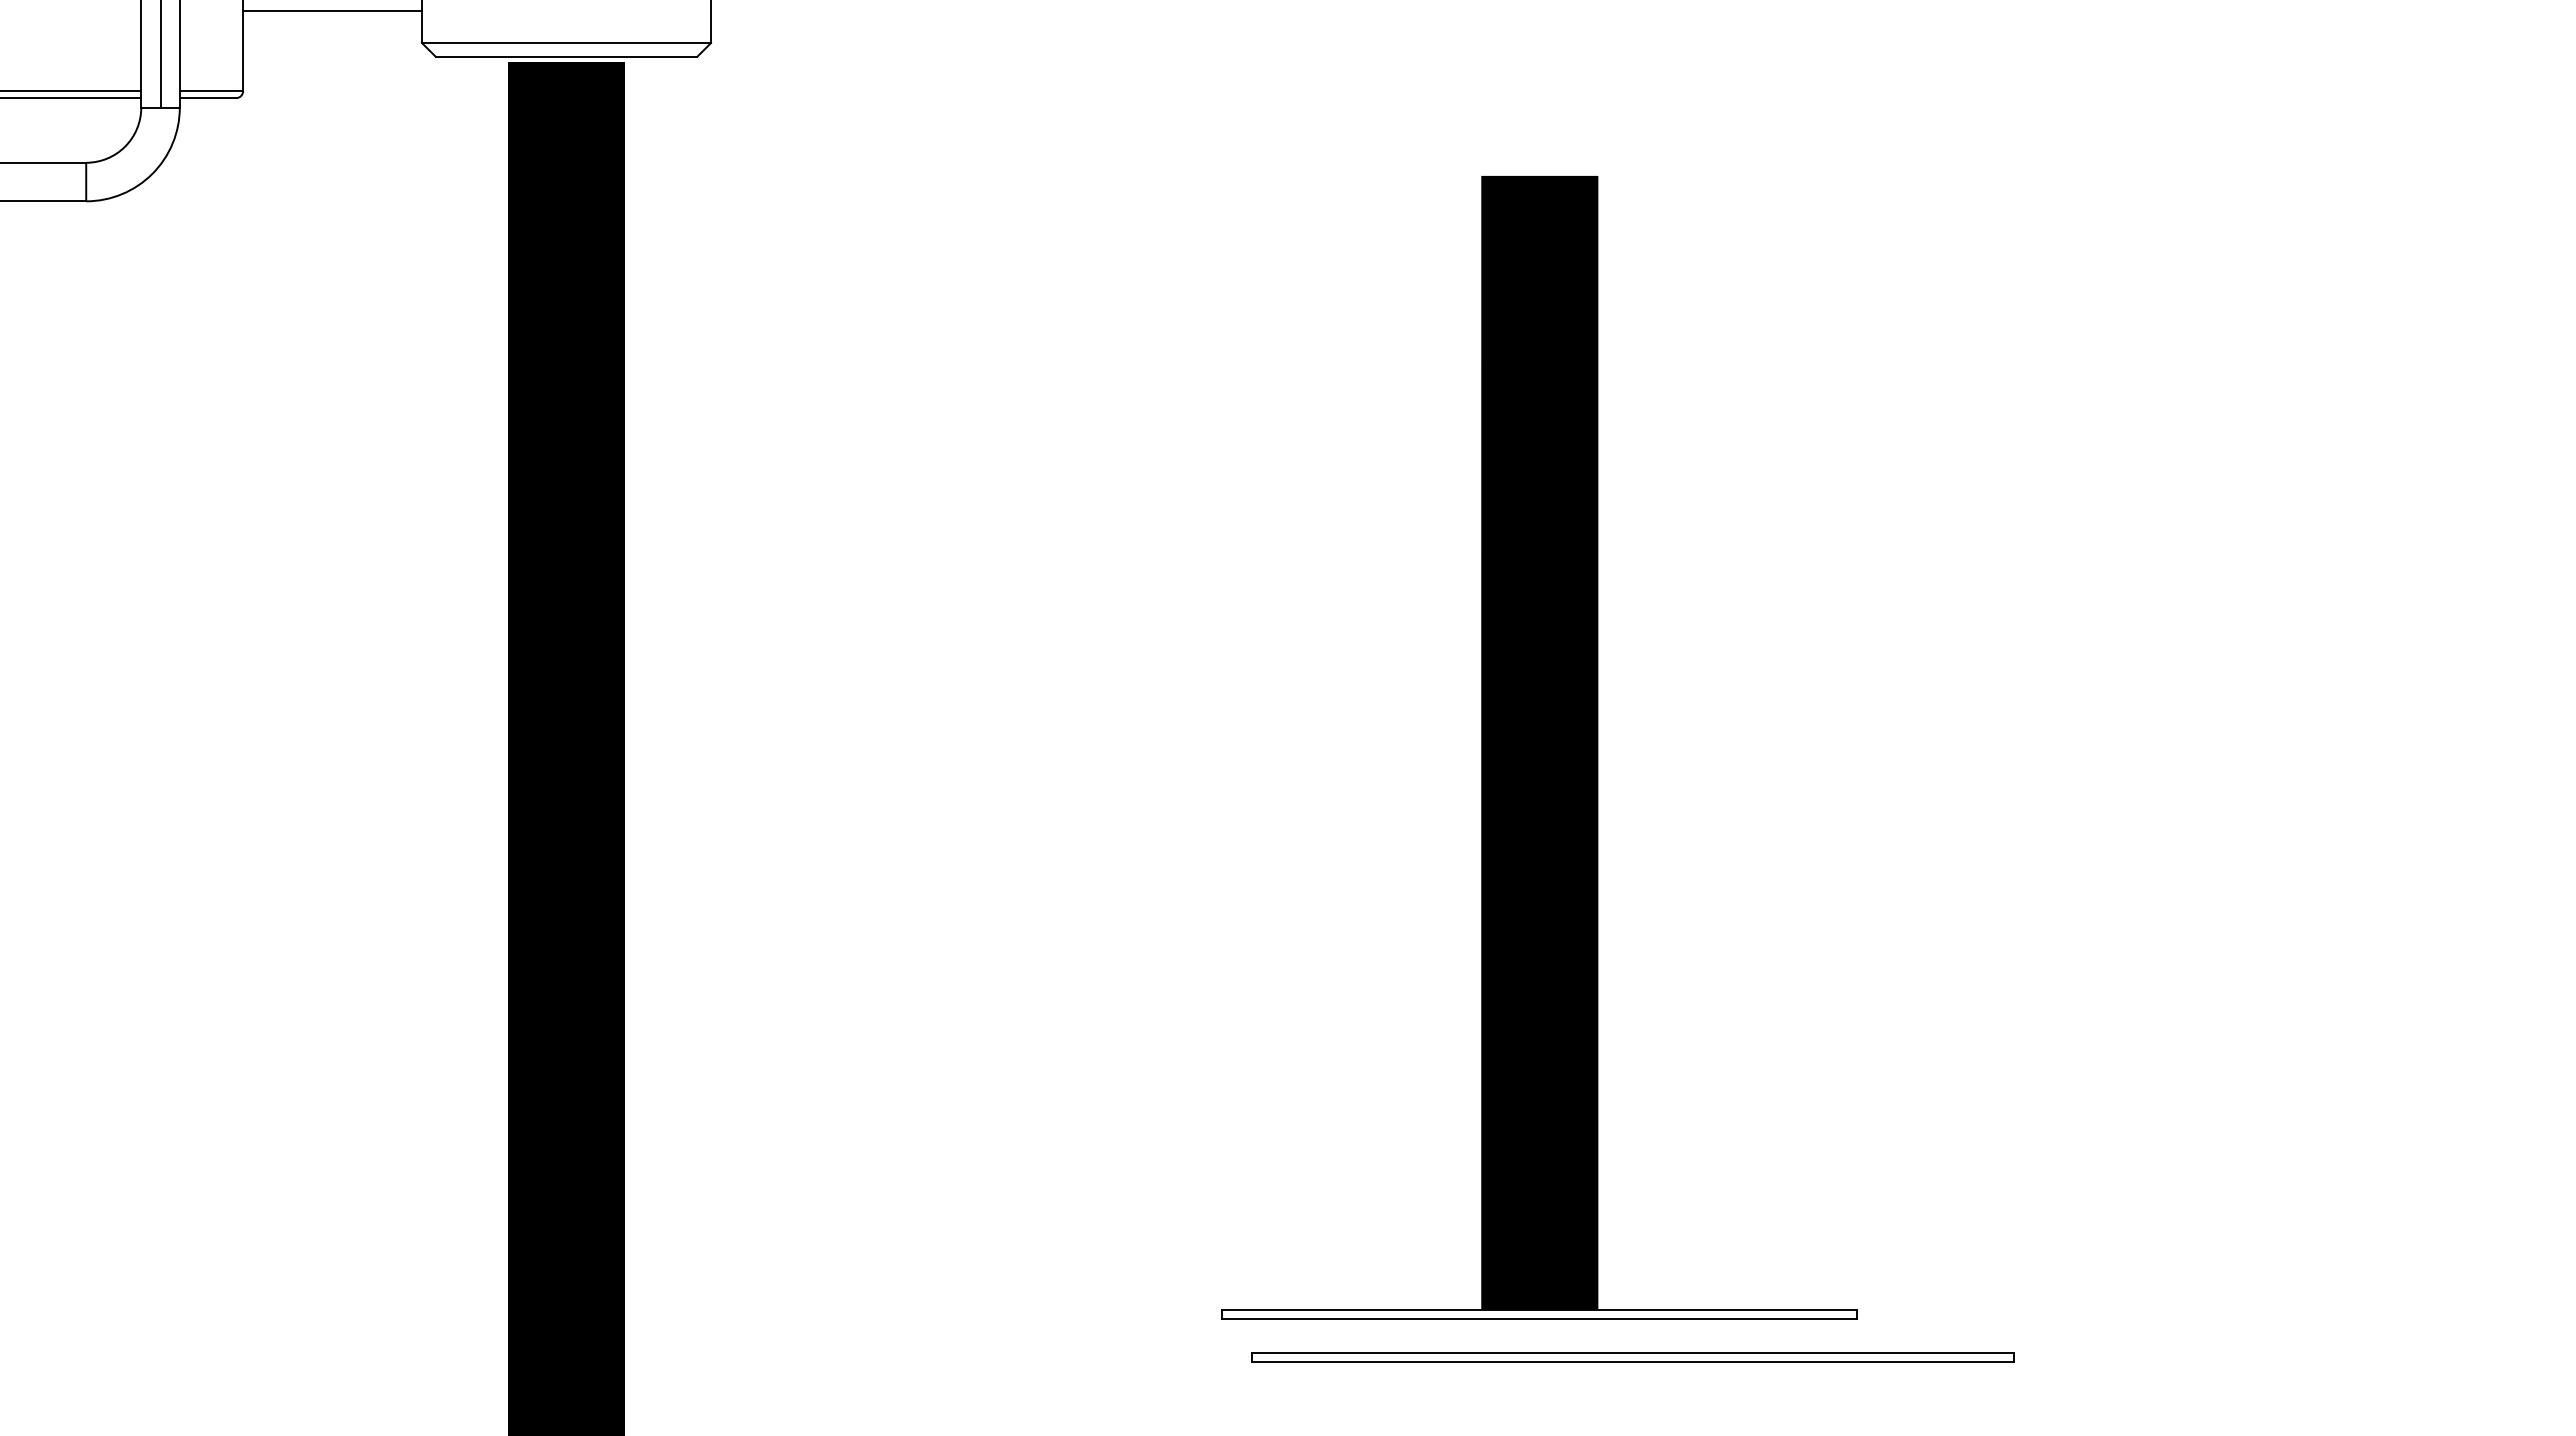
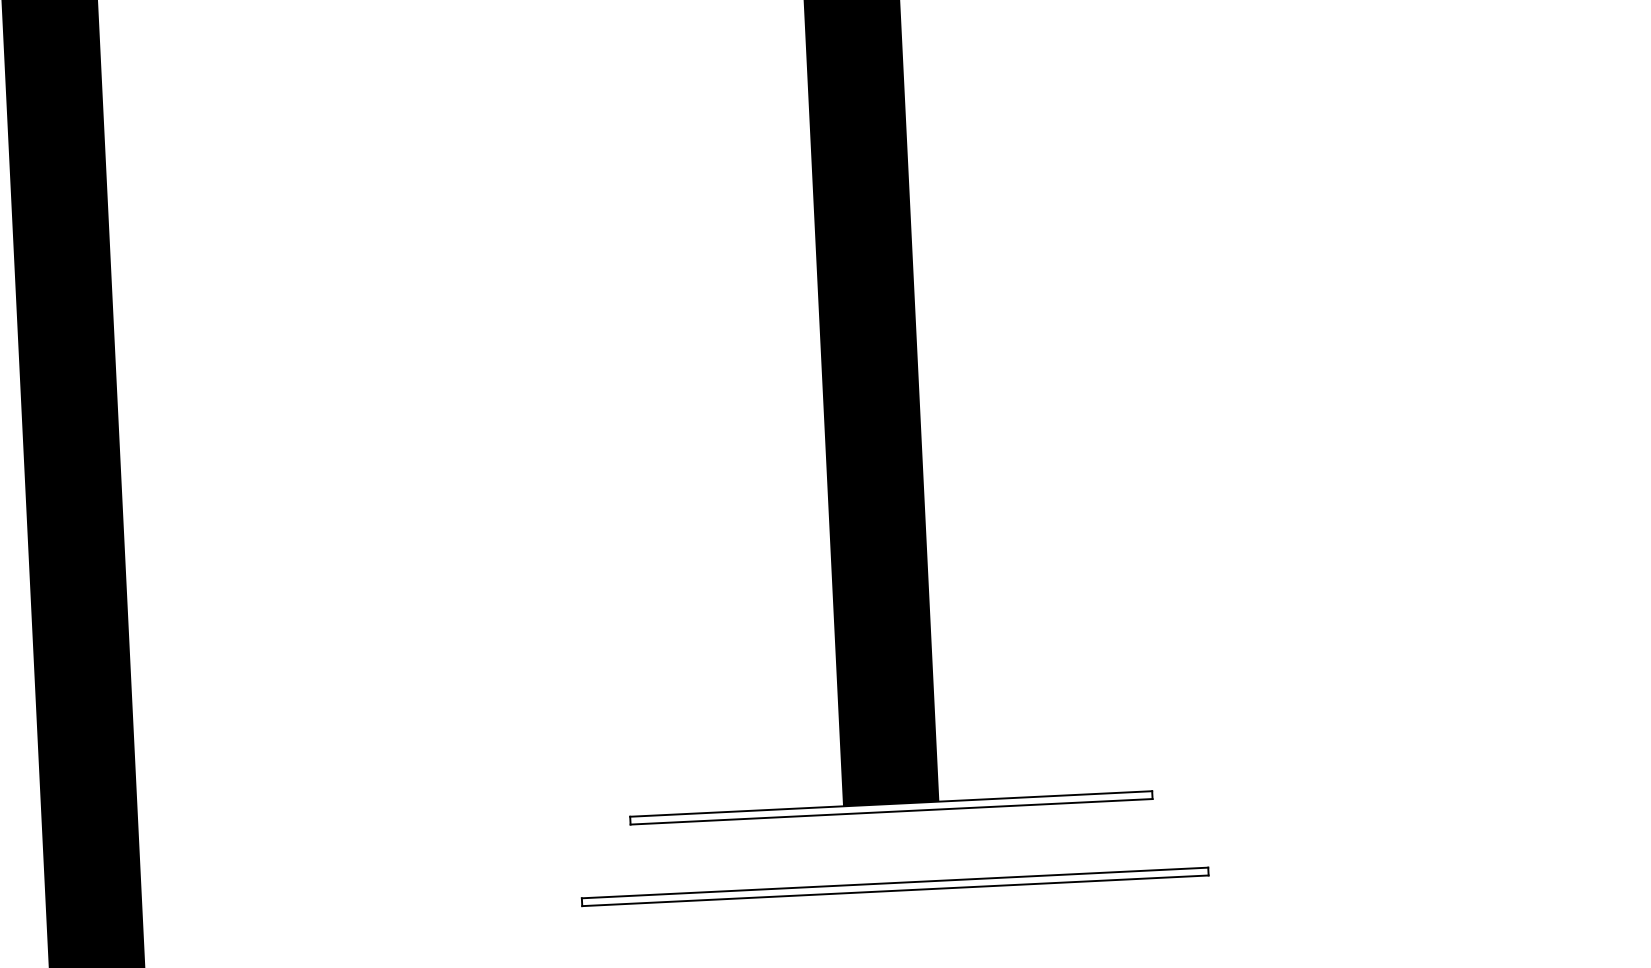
part: (1632, 1357) -> (894, 886), moved

